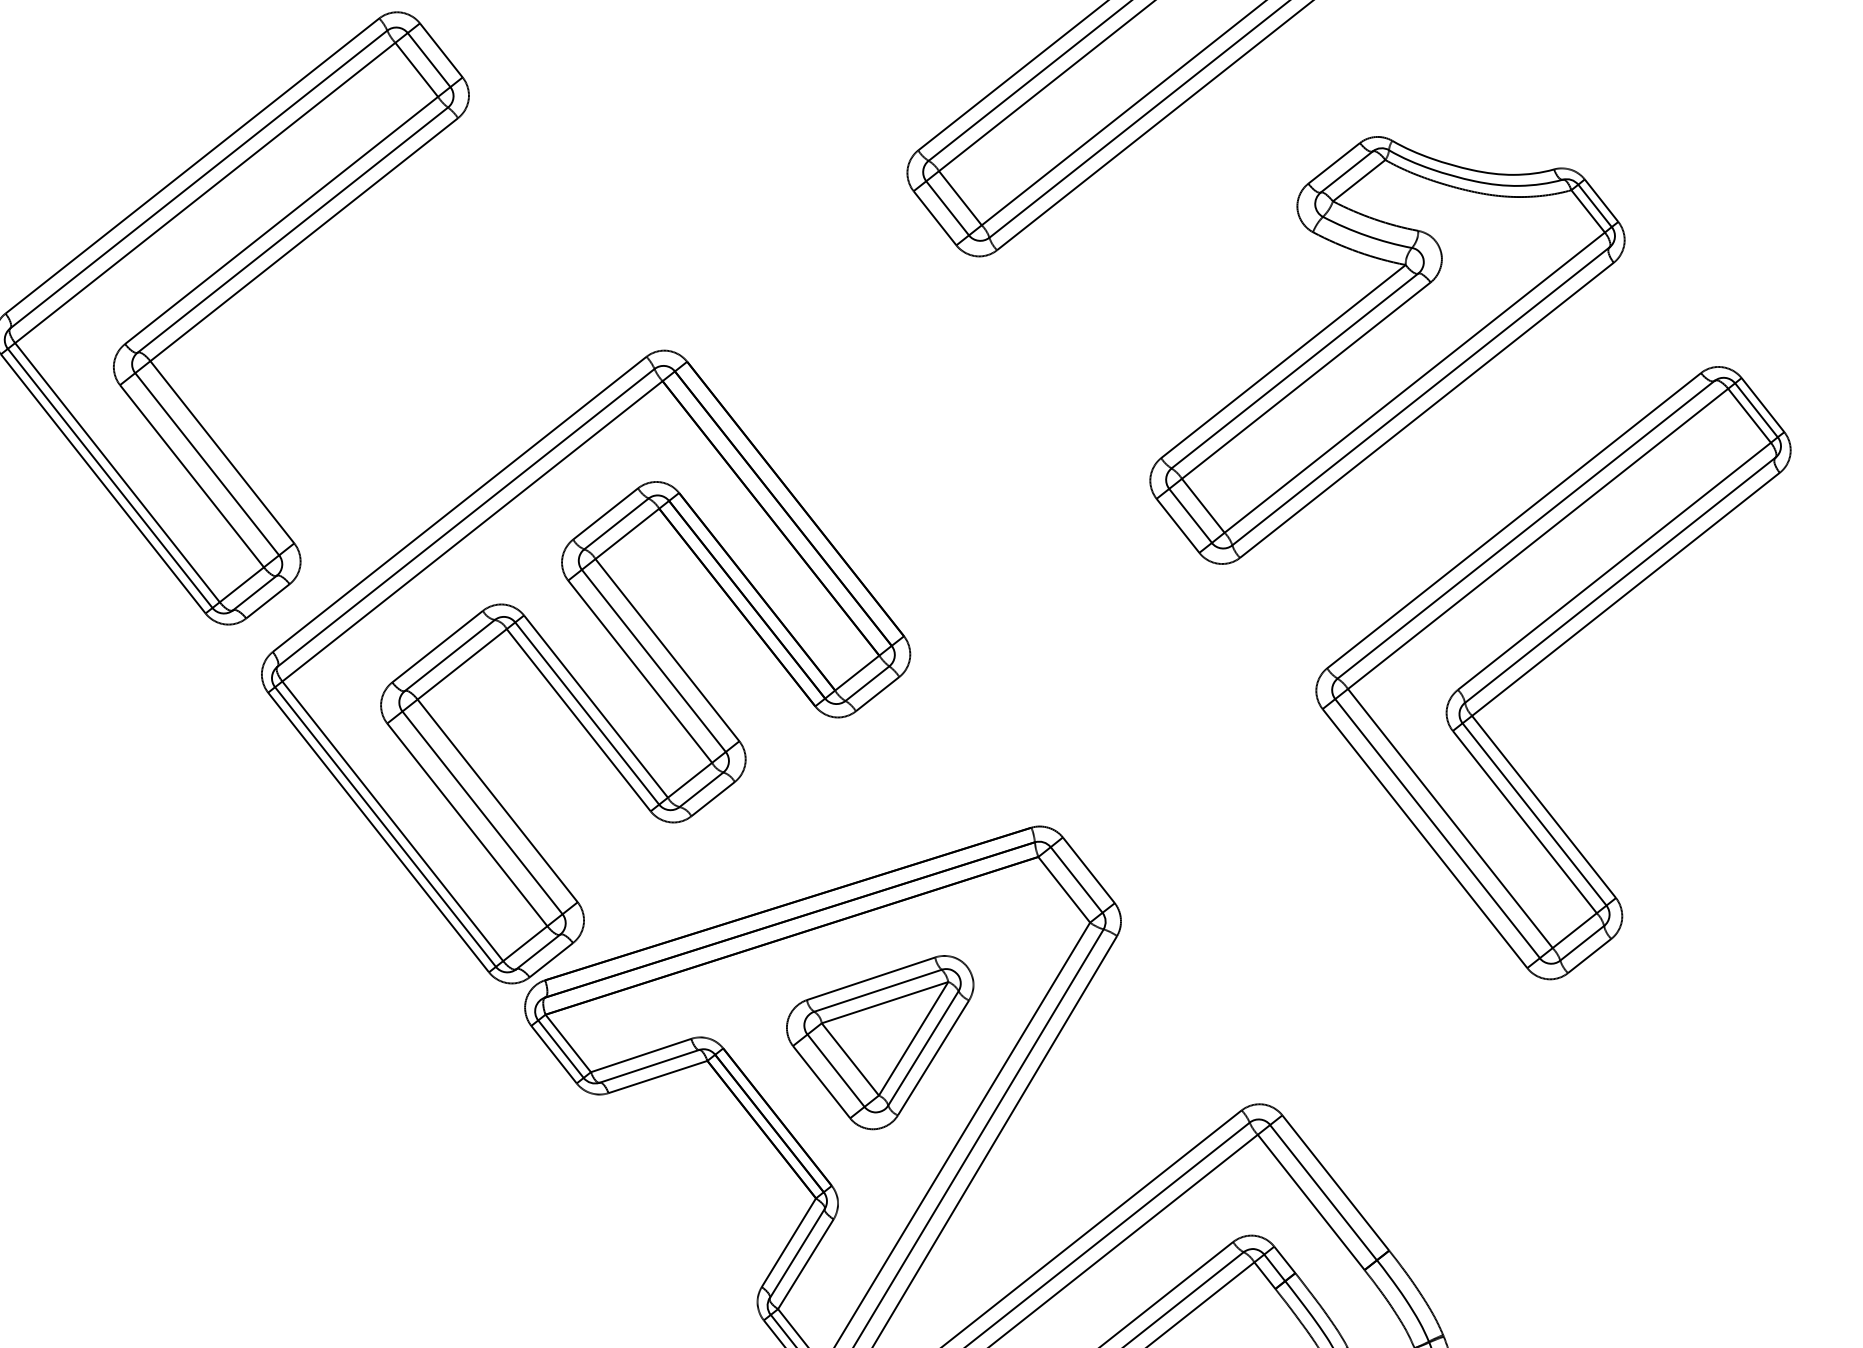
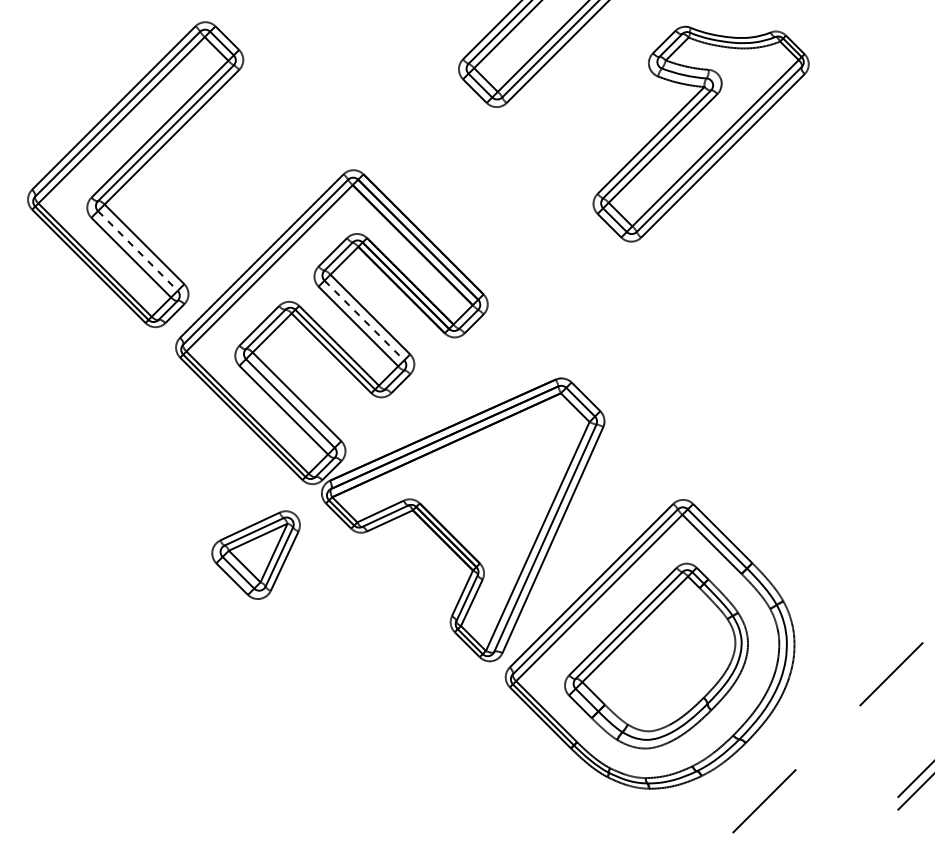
line: (208, 465) -> (138, 251), solid -> dashed
line: (654, 660) -> (364, 320), solid -> dashed
part: (1541, 661) -> (792, 270), removed
part: (875, 1037) -> (255, 554), moved

